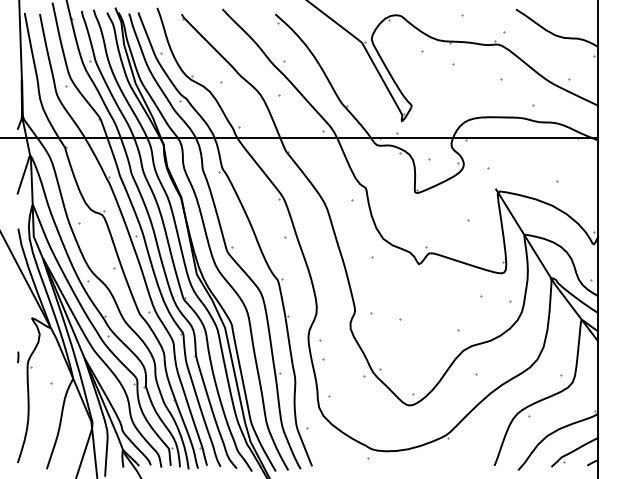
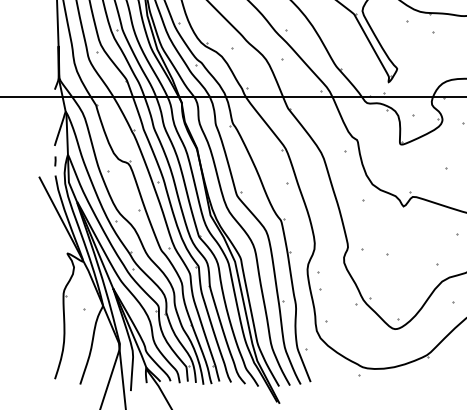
line: (18, 357) -> (55, 161), moved

